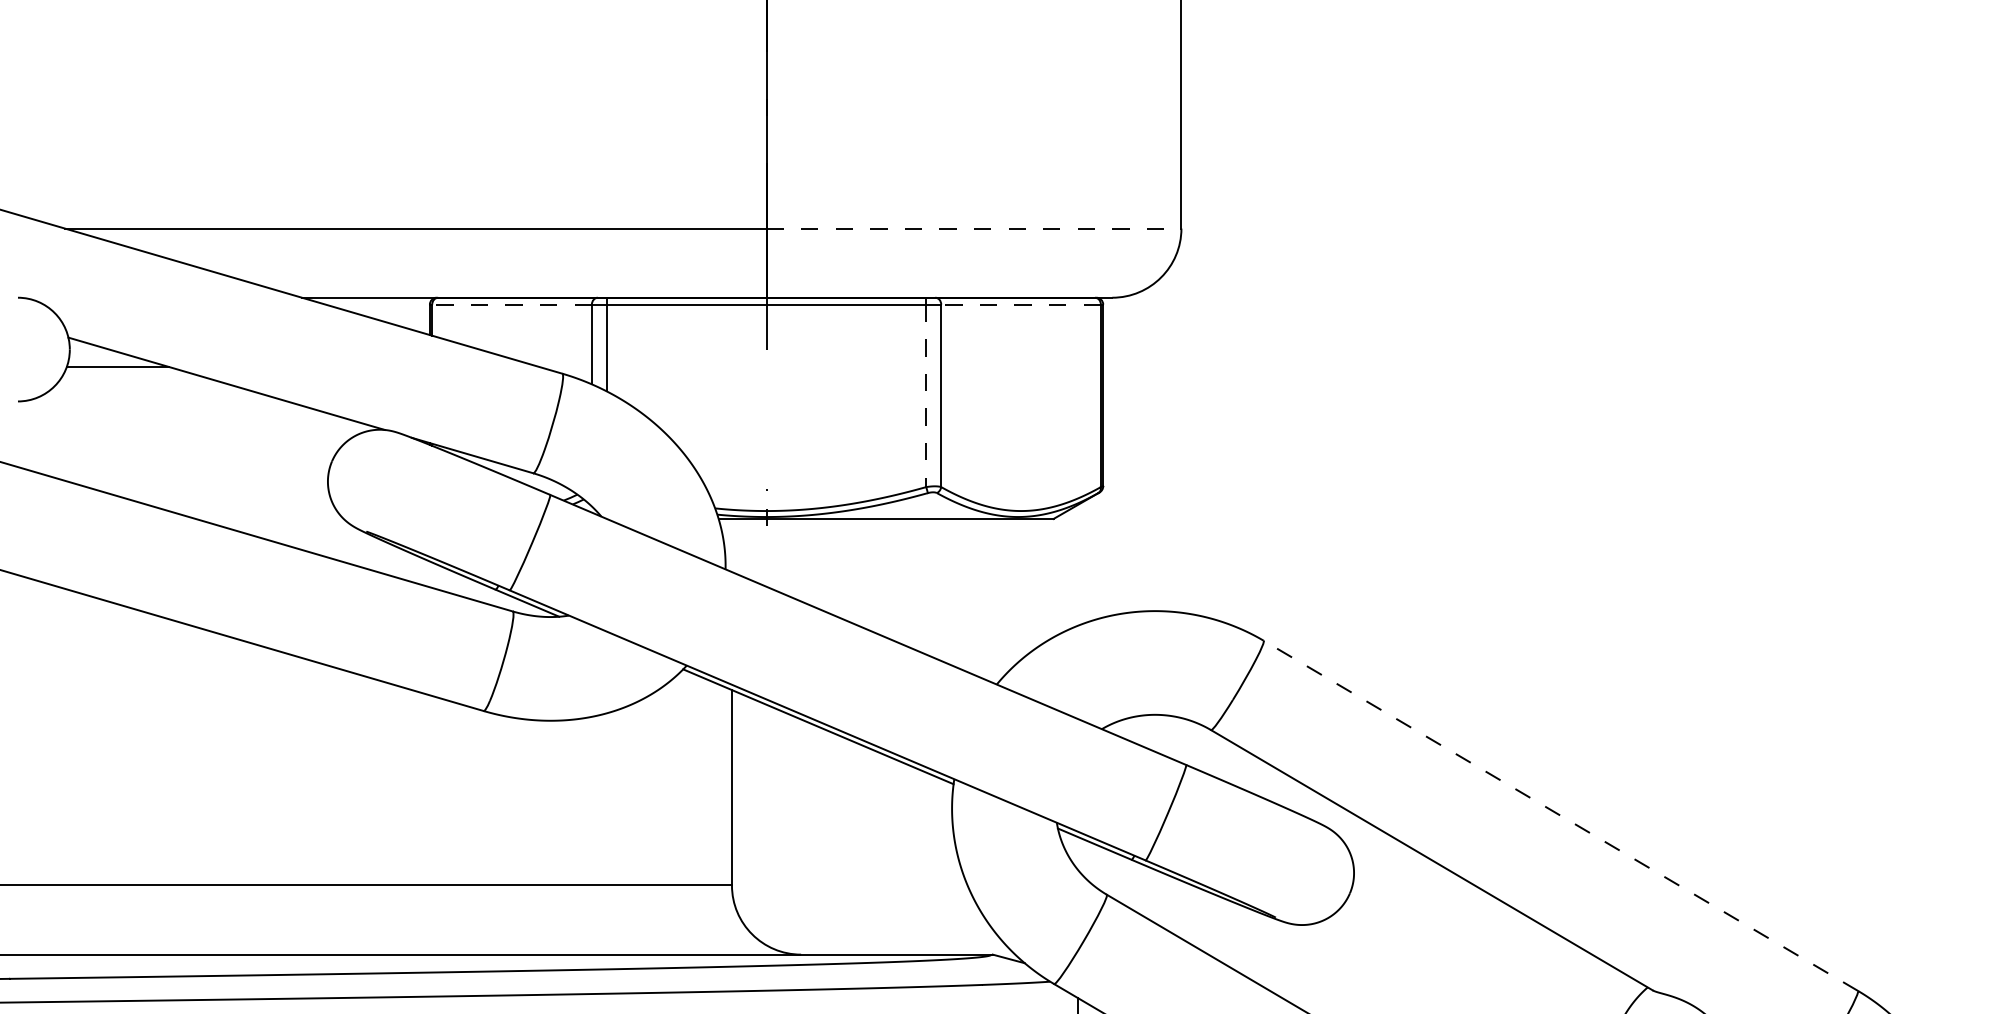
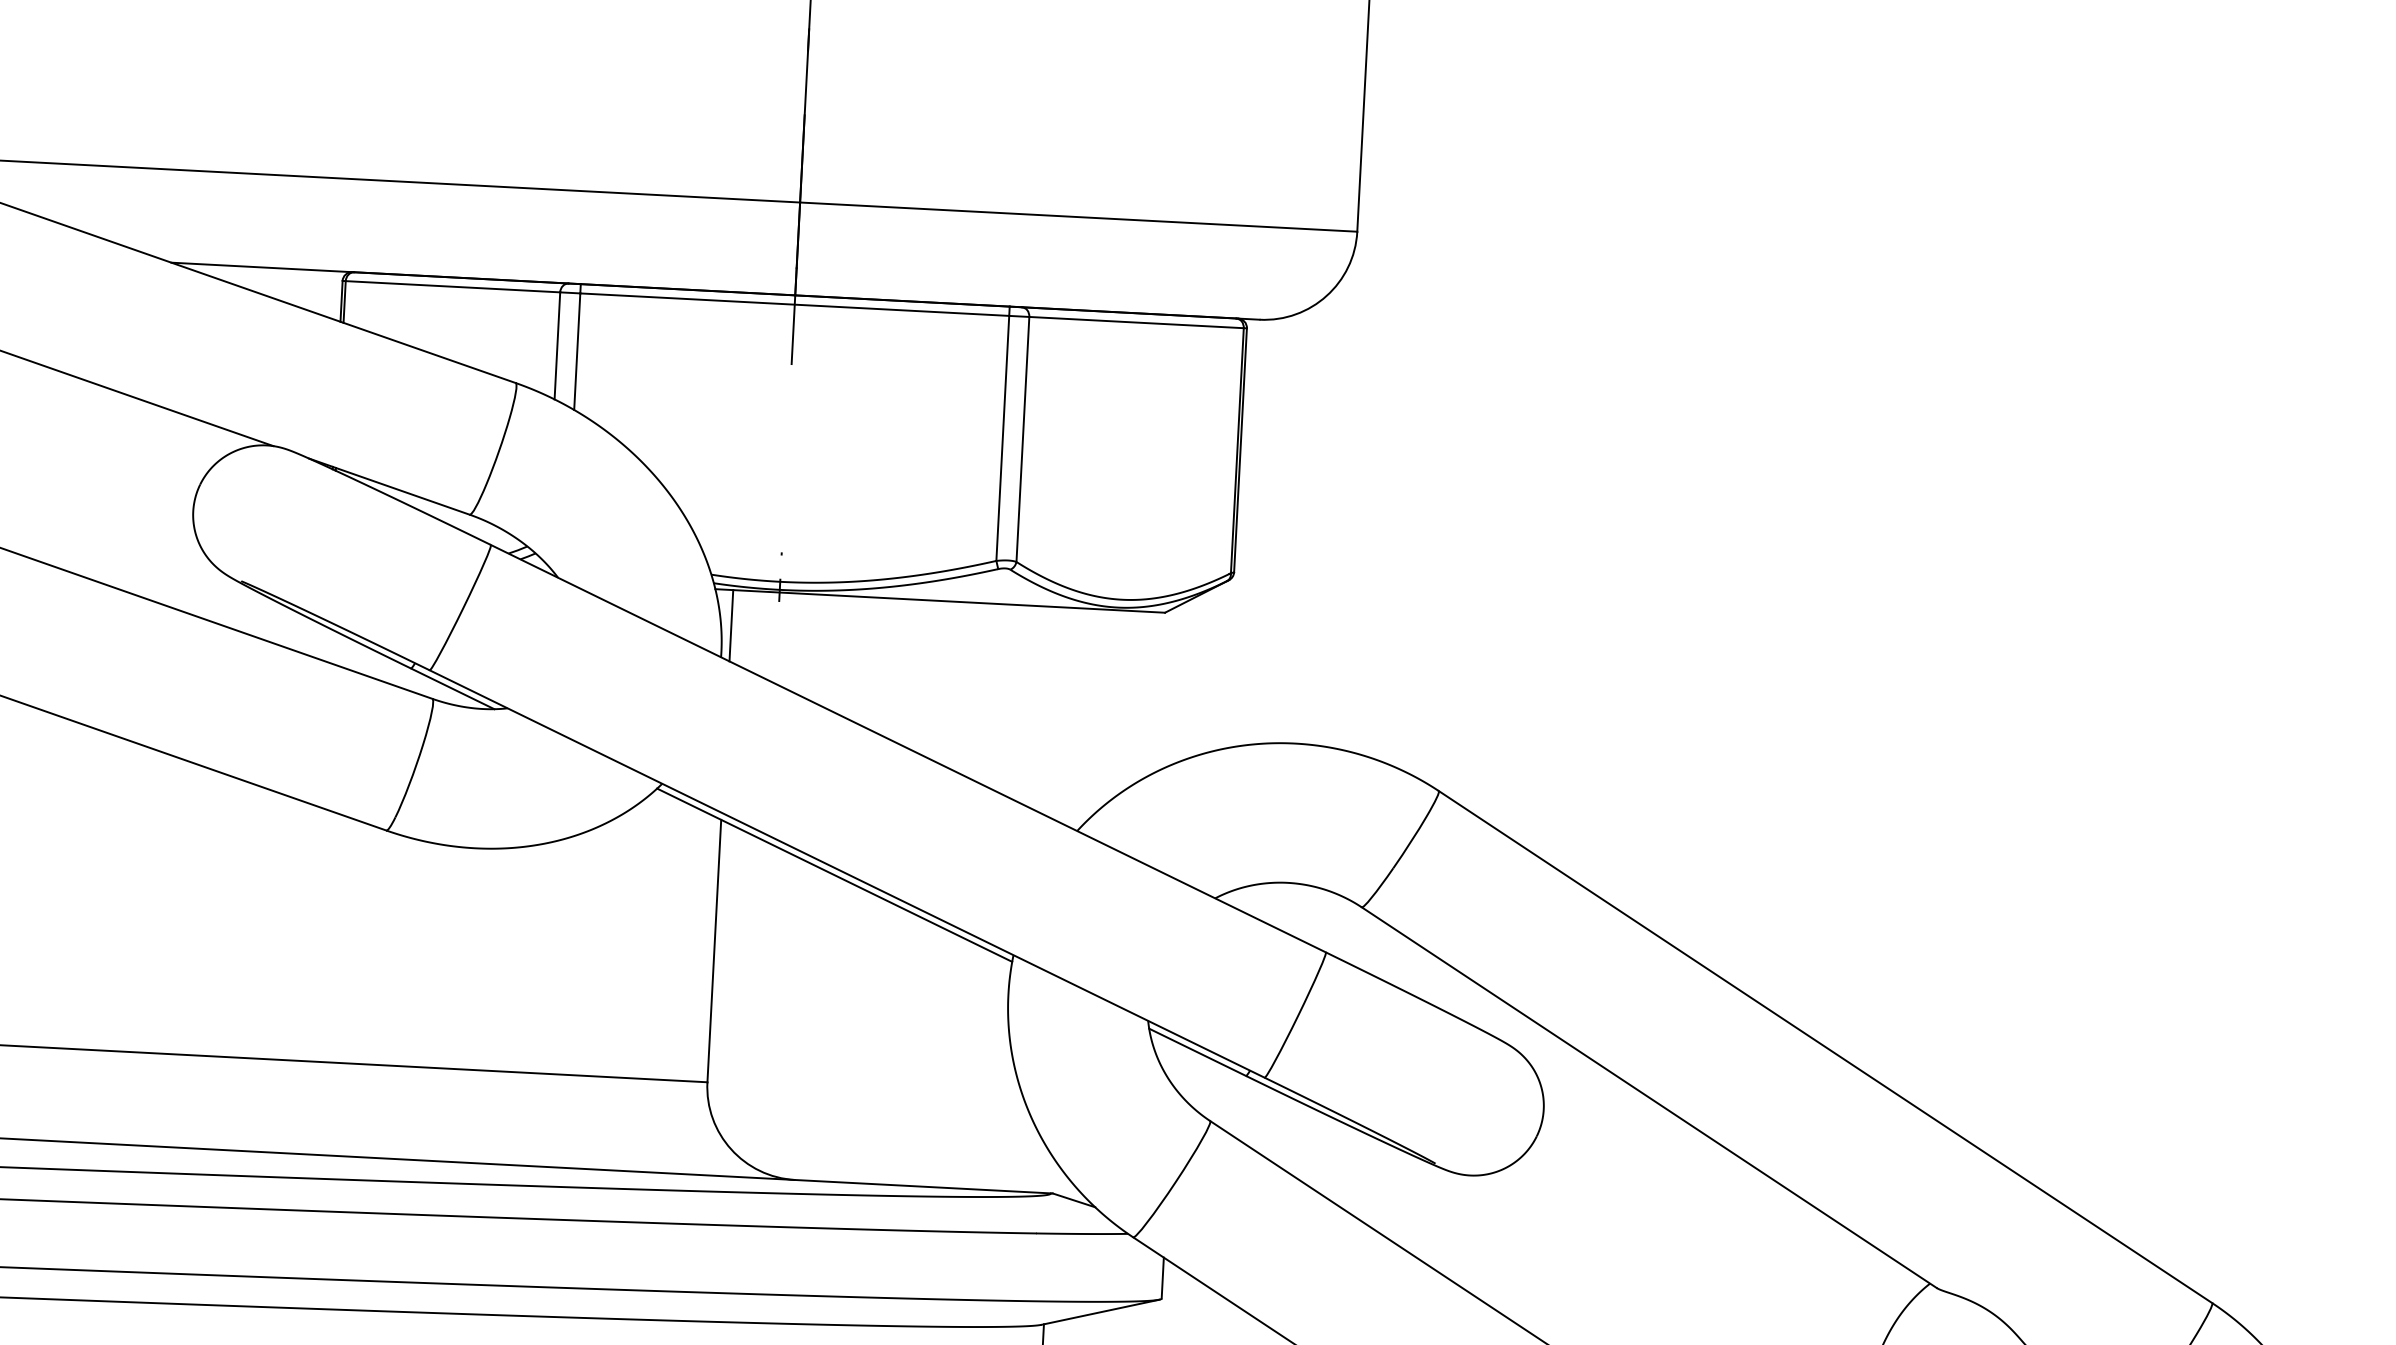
line: (974, 228) -> (1079, 217), dashed -> solid
line: (512, 304) -> (453, 286), dashed -> solid
line: (1021, 304) -> (1137, 322), dashed -> solid
line: (926, 396) -> (1003, 439), dashed -> solid
line: (731, 545) -> (730, 625), added
line: (1560, 815) -> (1825, 1046), dashed -> solid

